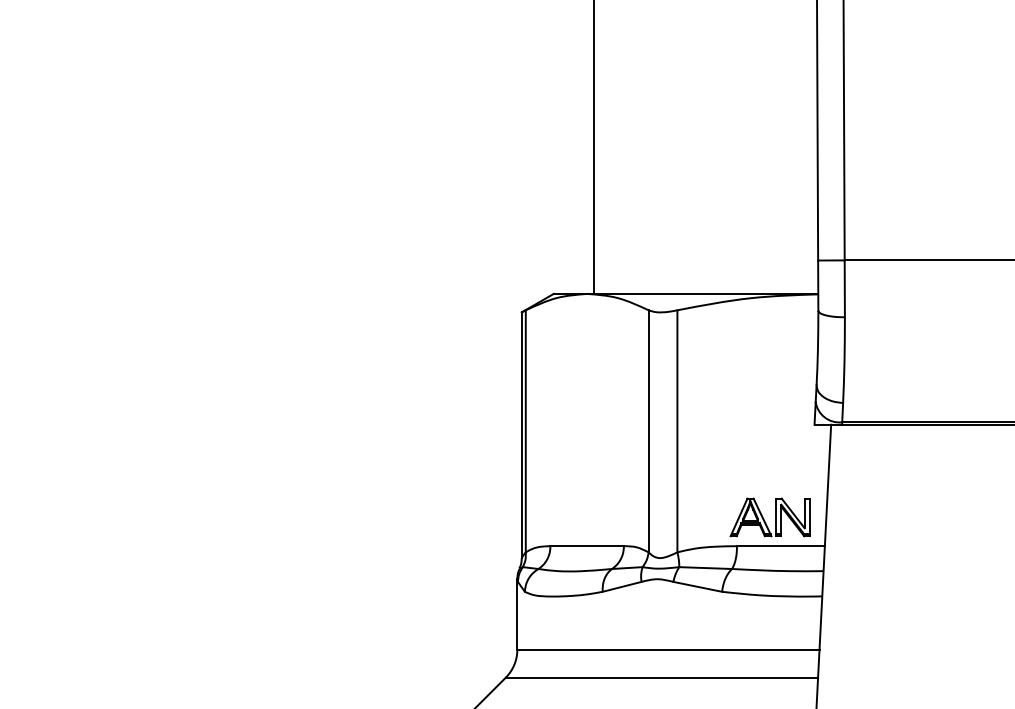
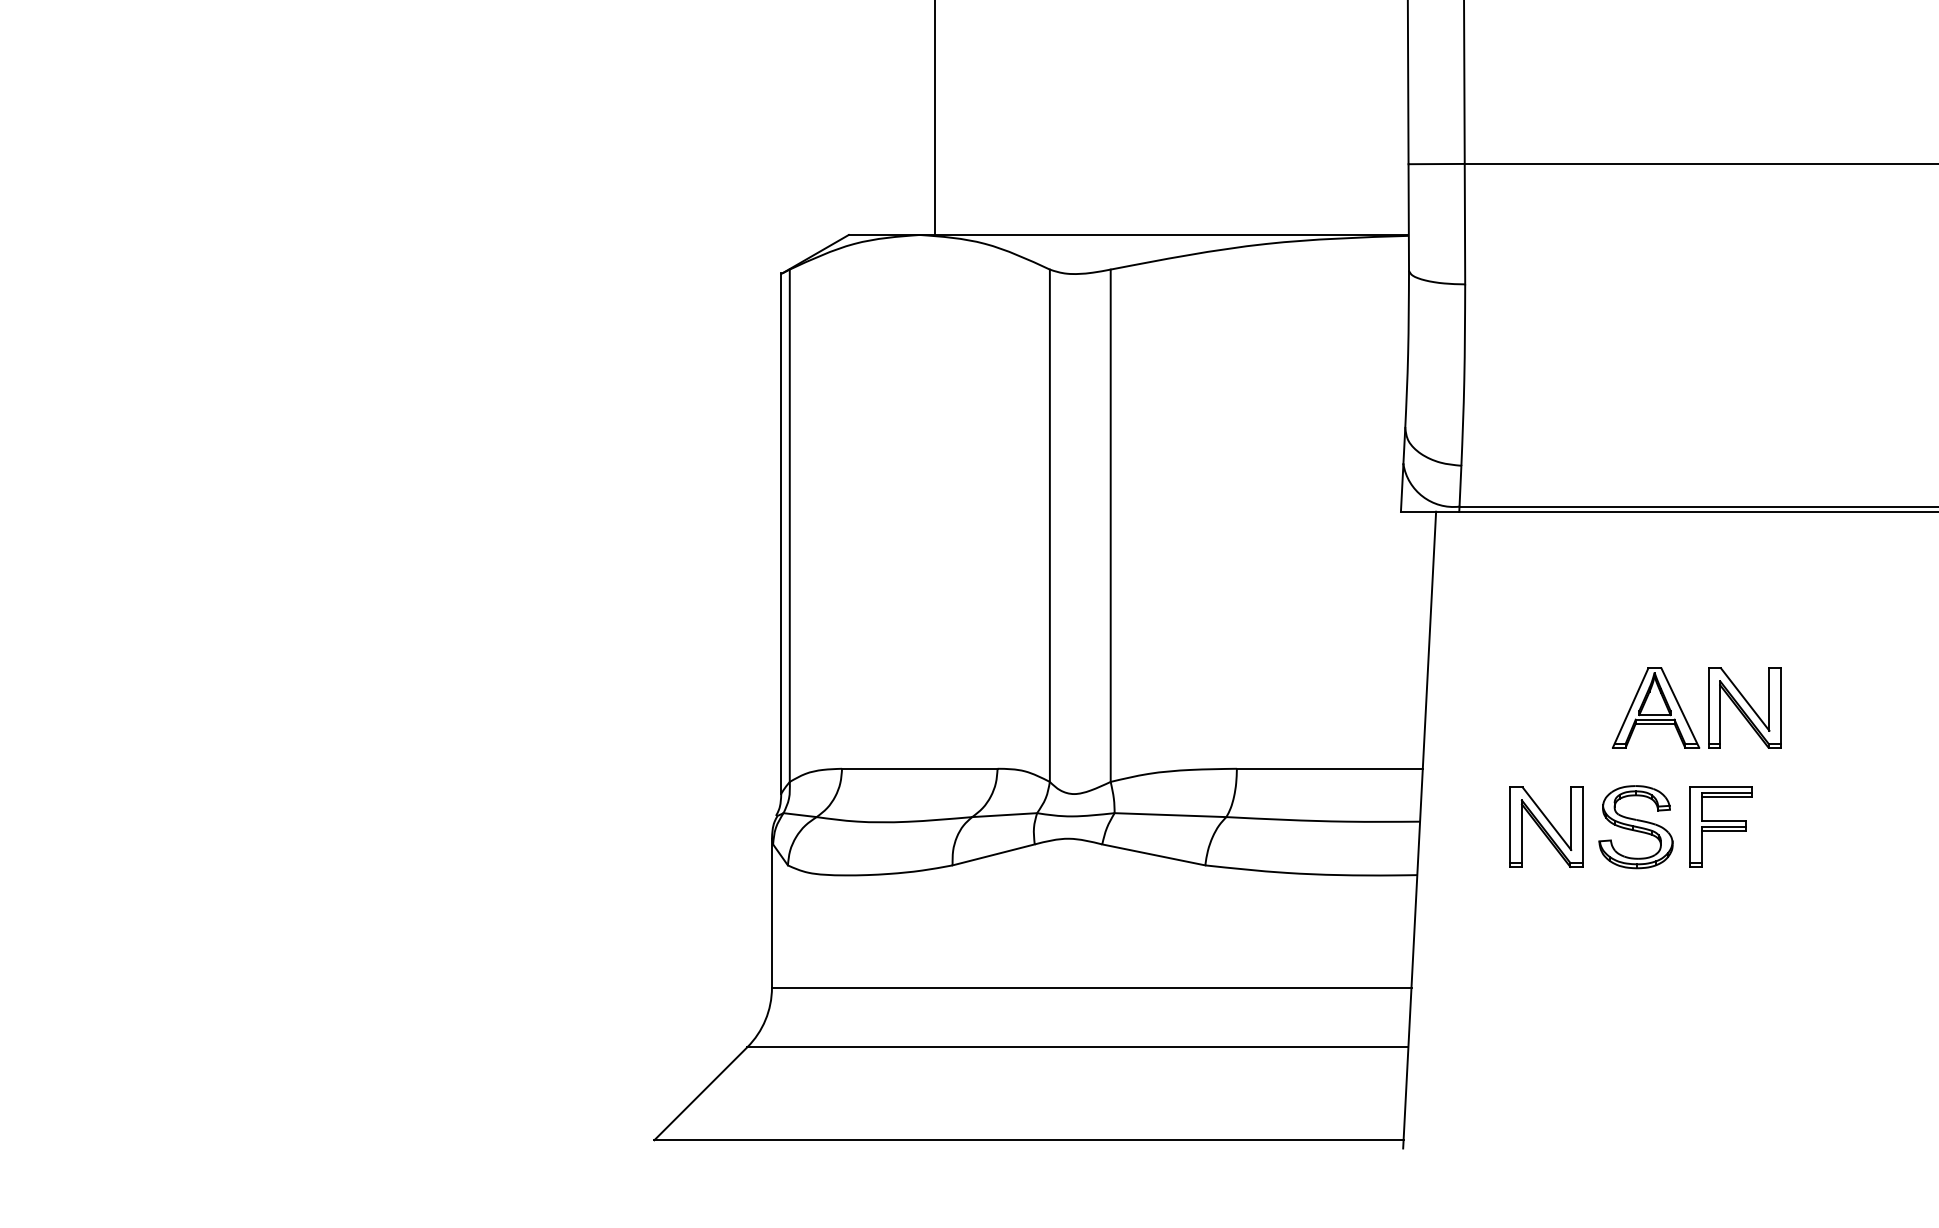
part: (769, 517) -> (1695, 708), moved
part: (923, 573) -> (1631, 826), added

